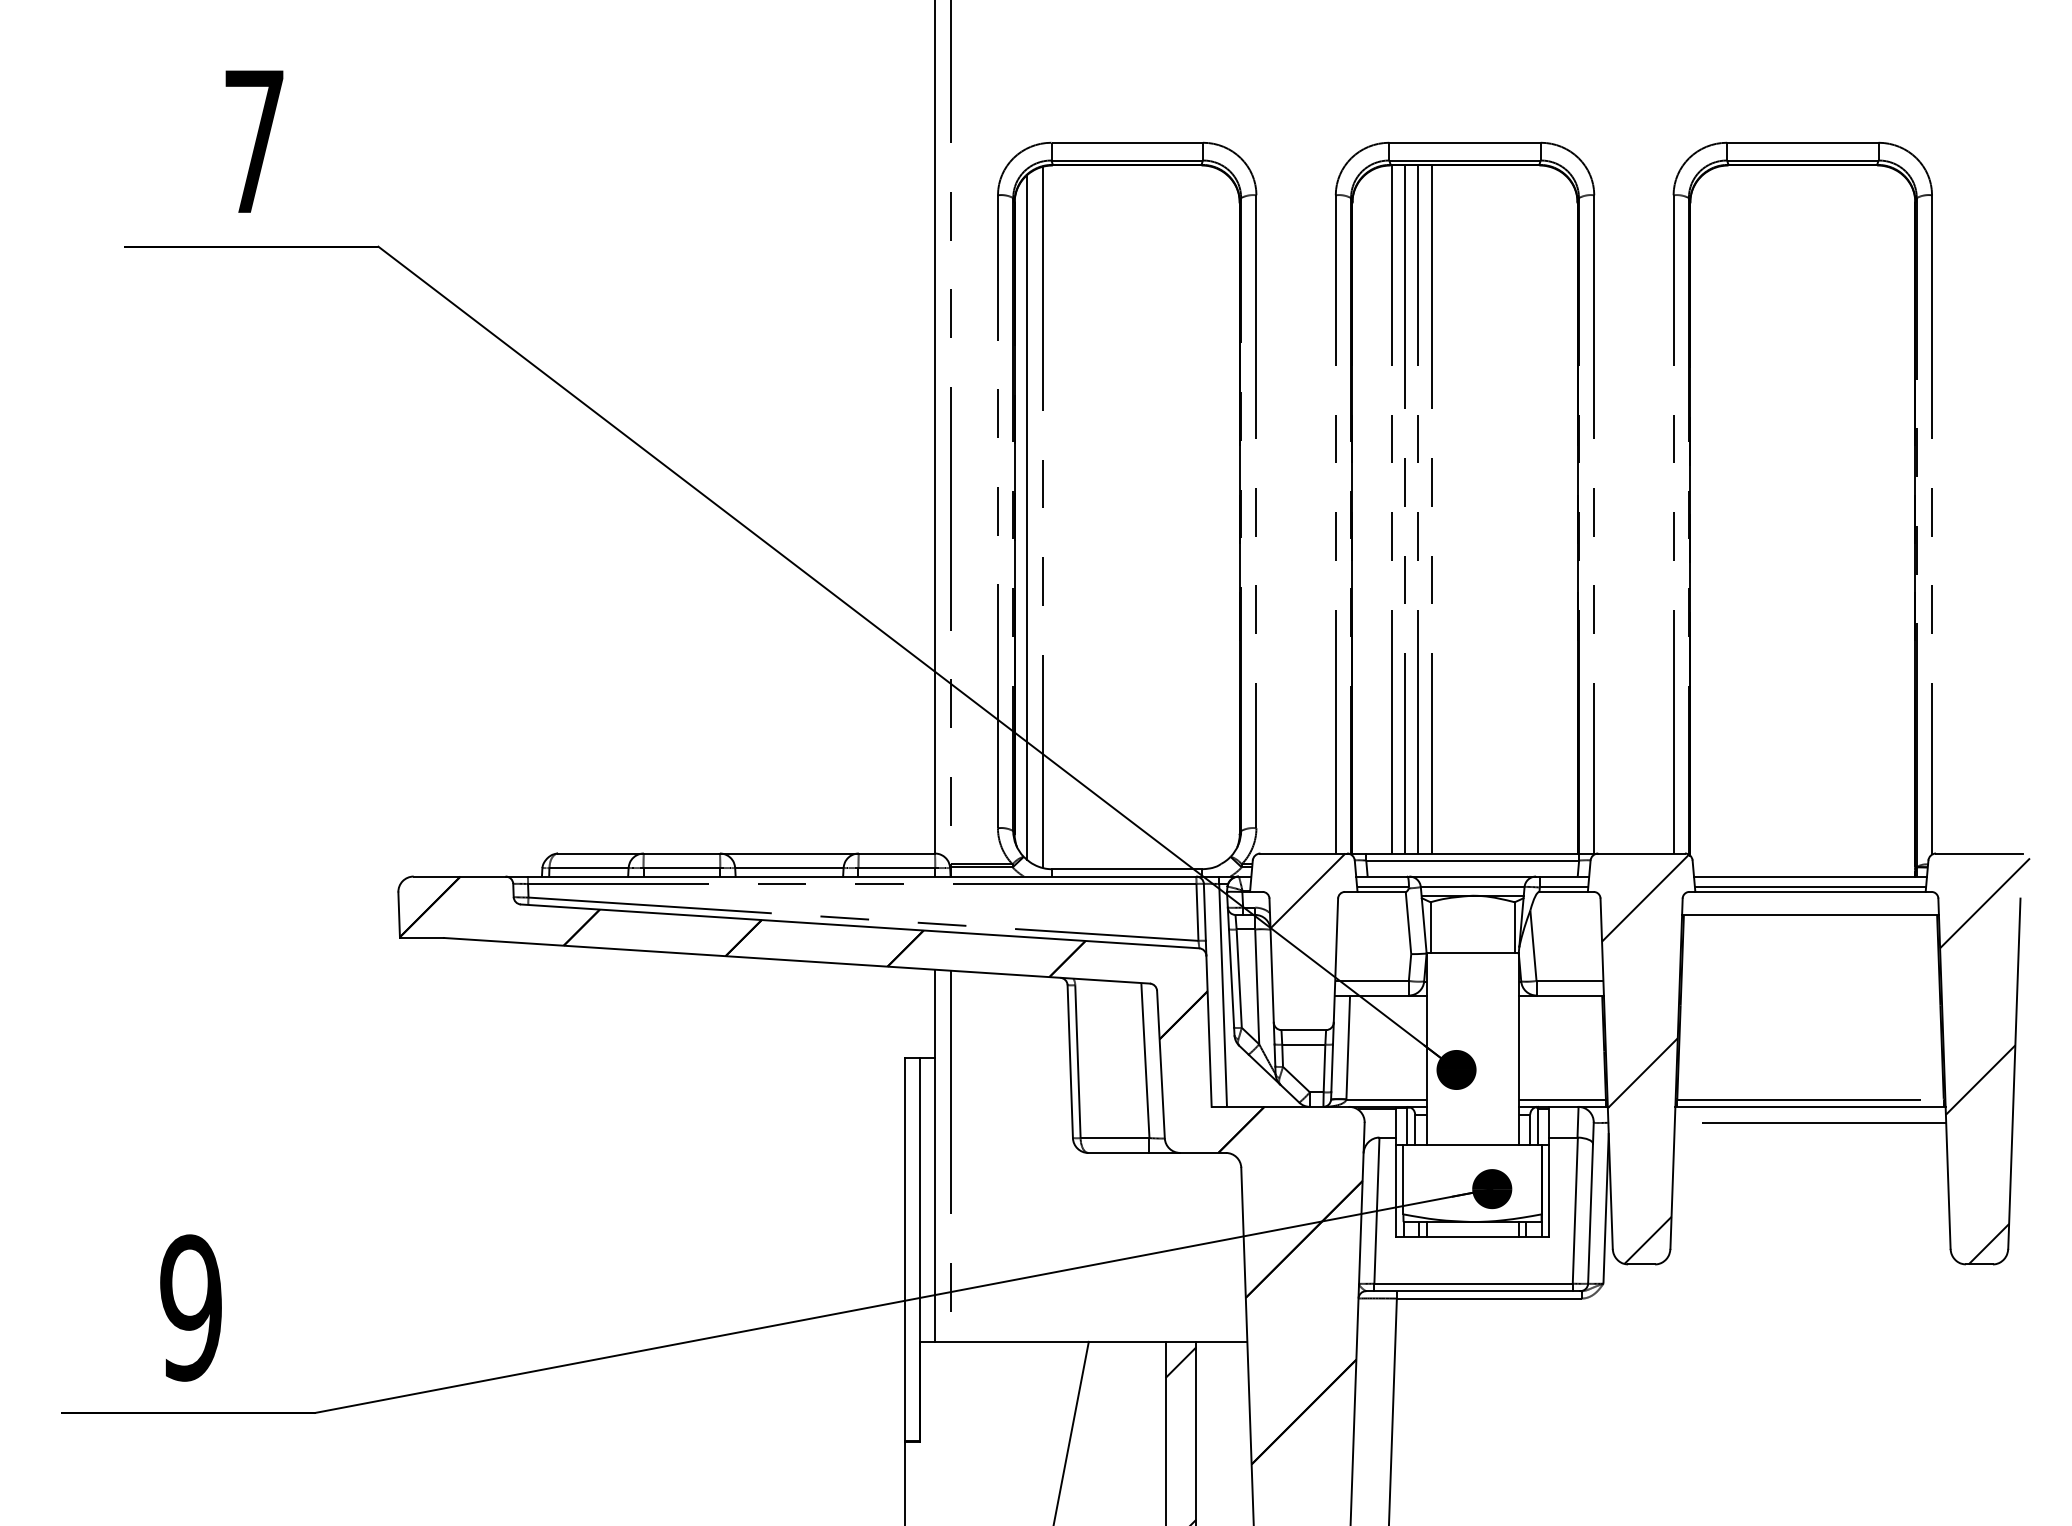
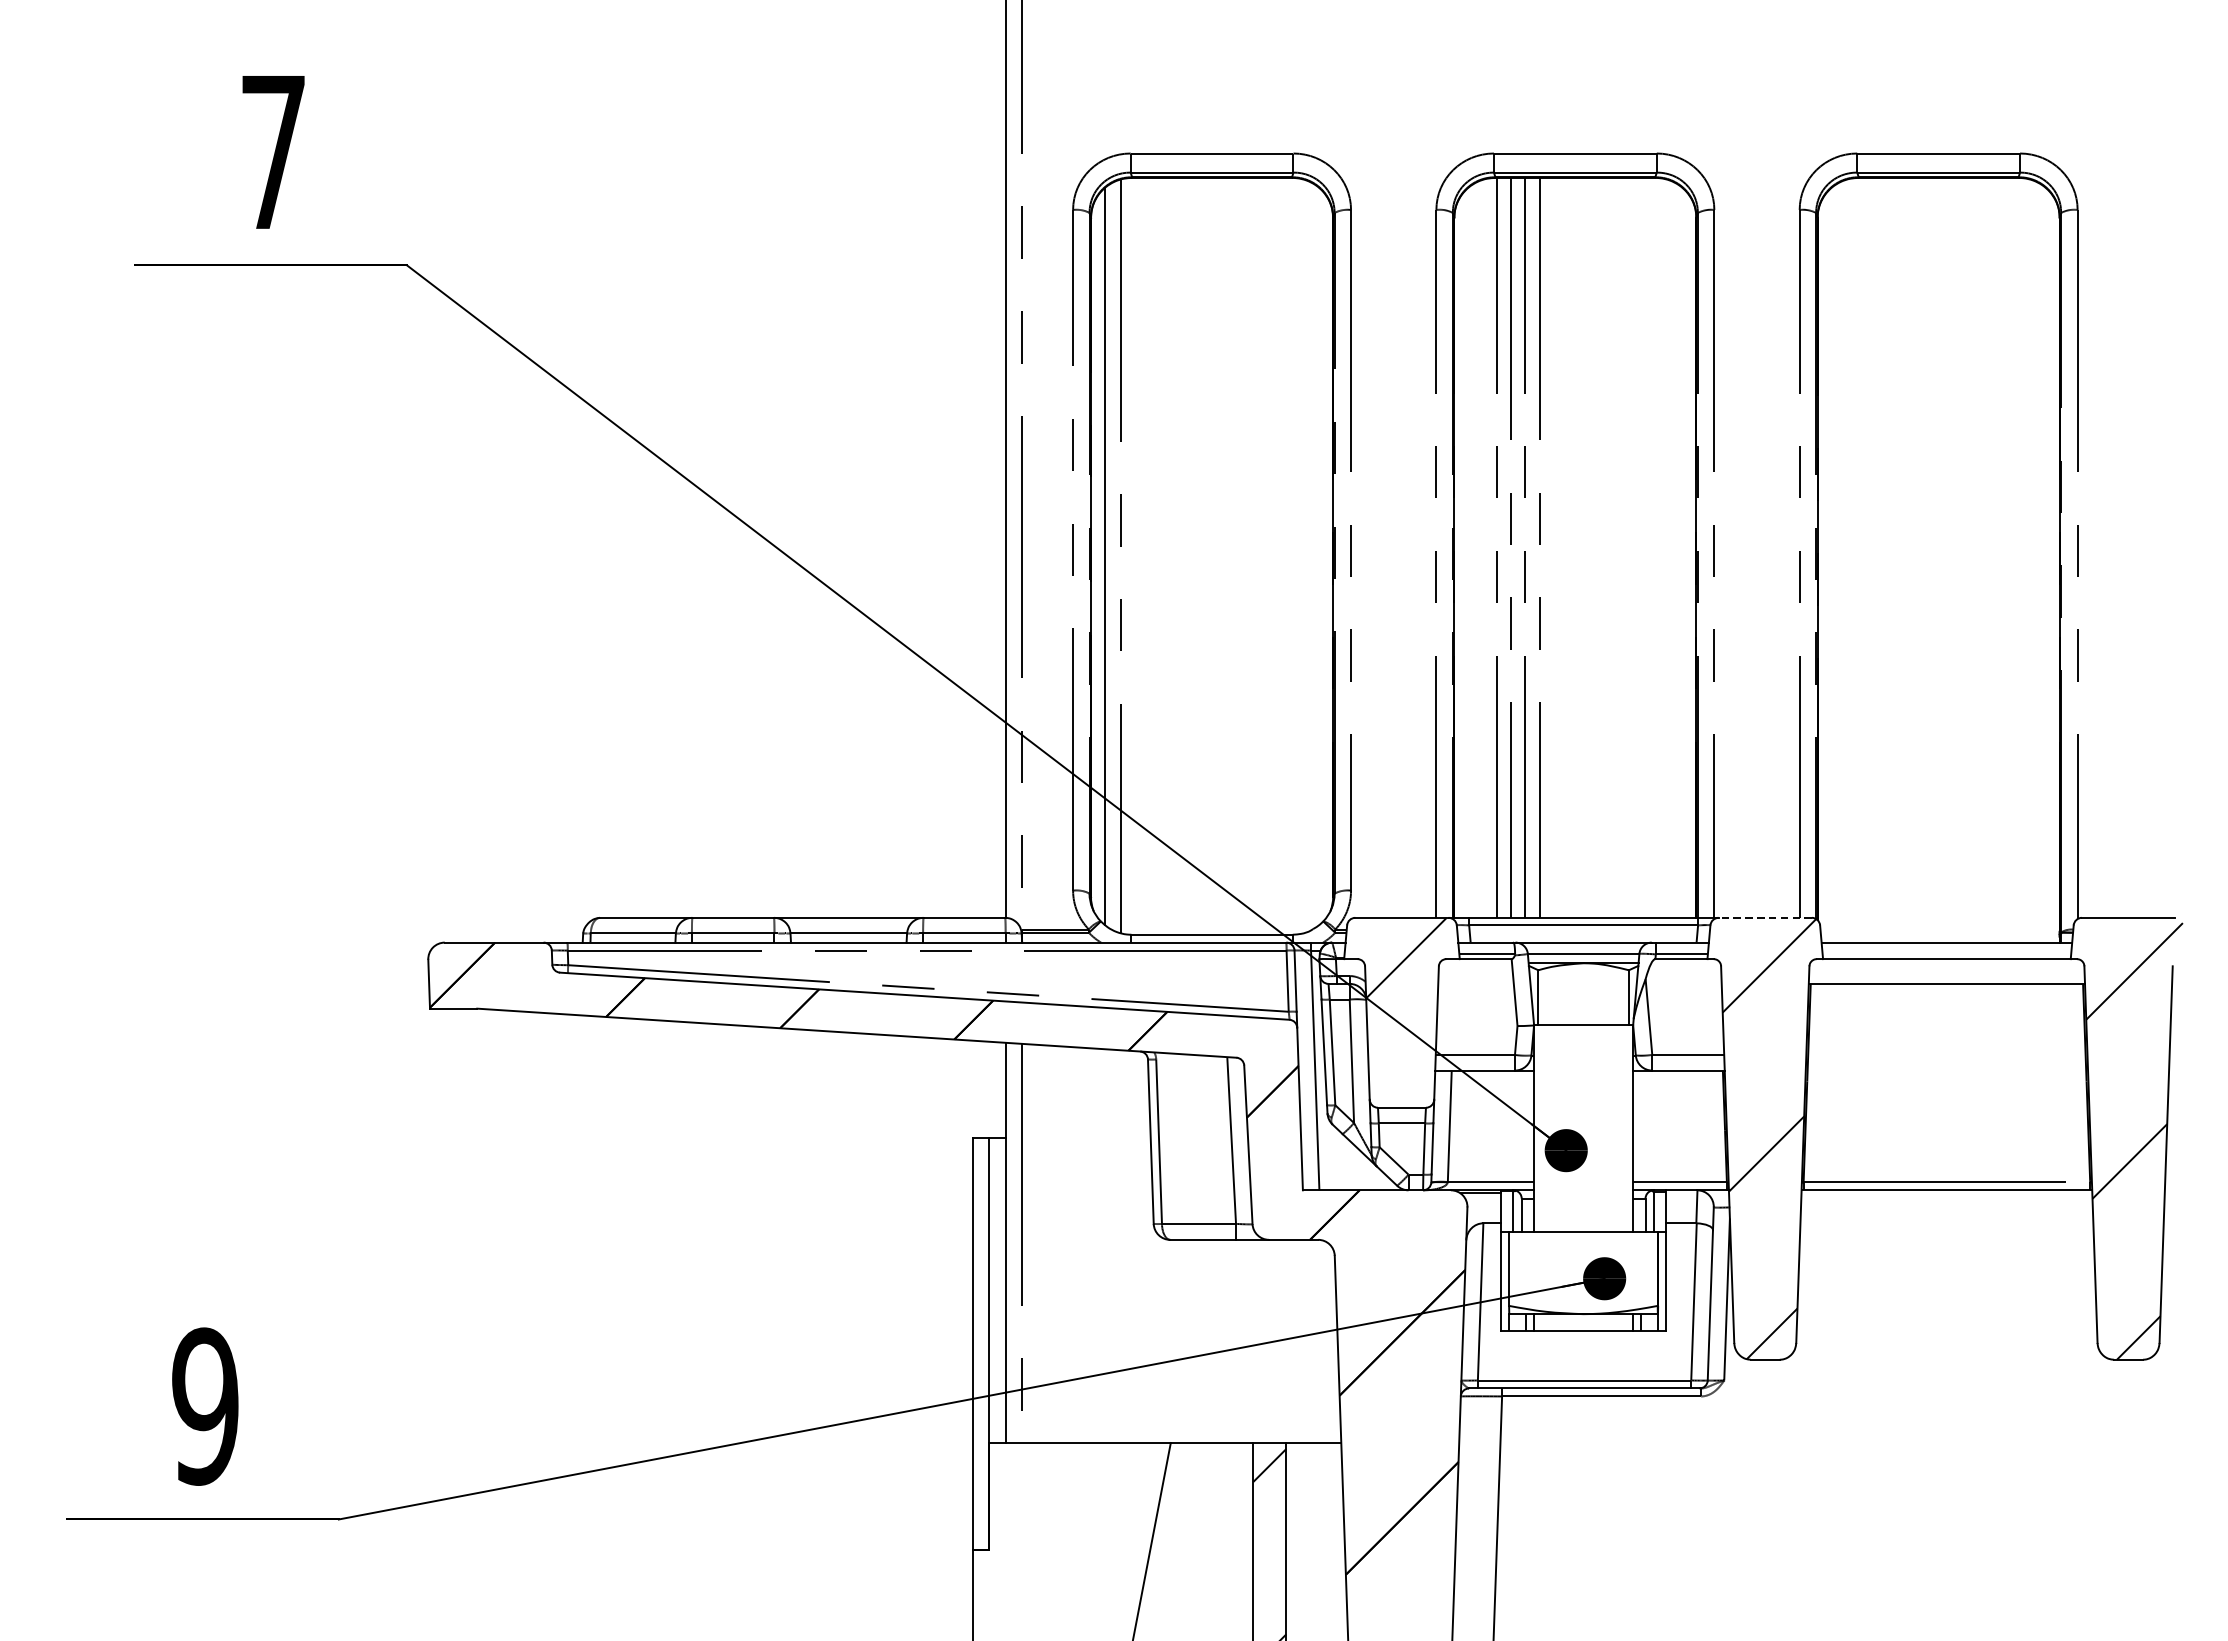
line: (1641, 853) -> (1765, 917), solid -> dashed
line: (1810, 887) -> (1946, 954), removed
line: (1810, 1122) -> (1946, 1207), removed

